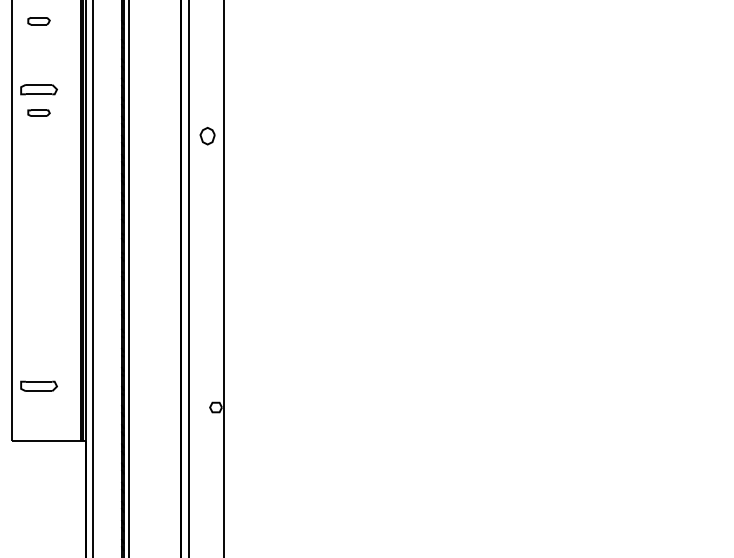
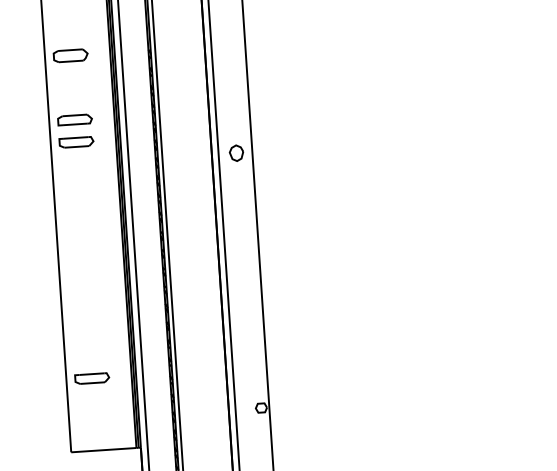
part: (38, 20) -> (70, 54), size x1.67
part: (38, 112) -> (75, 141), size x1.67
part: (38, 385) -> (91, 377), moved

